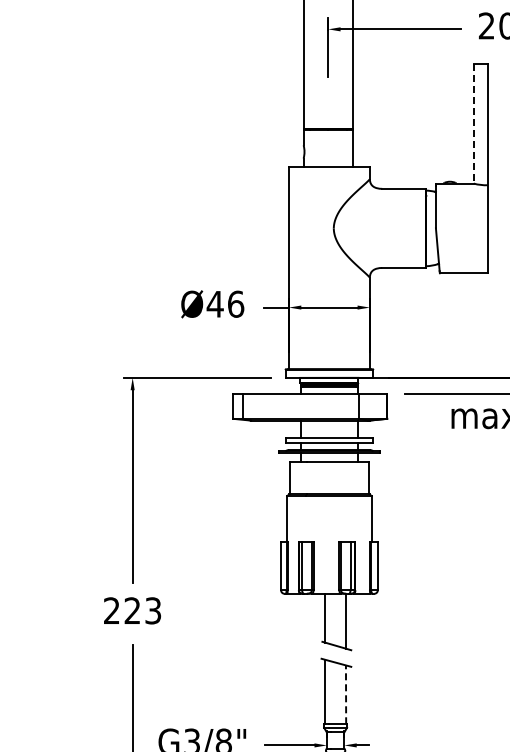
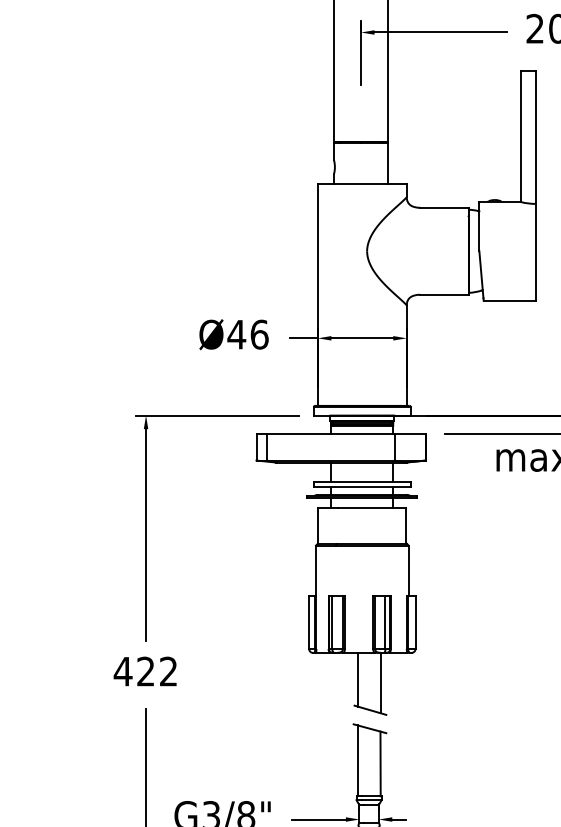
line: (473, 123) -> (520, 135), dashed -> solid
text: (132, 610) -> (145, 671), 223 -> 422
line: (346, 694) -> (381, 763), dashed -> solid

